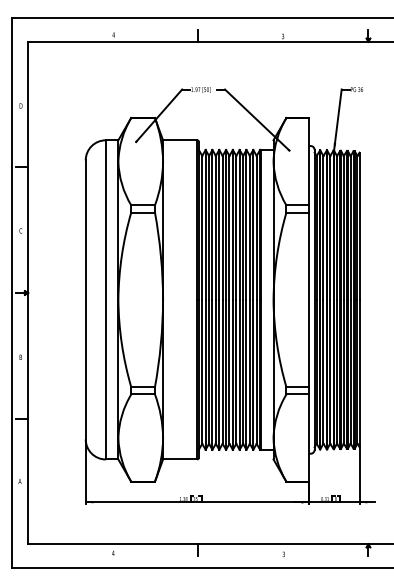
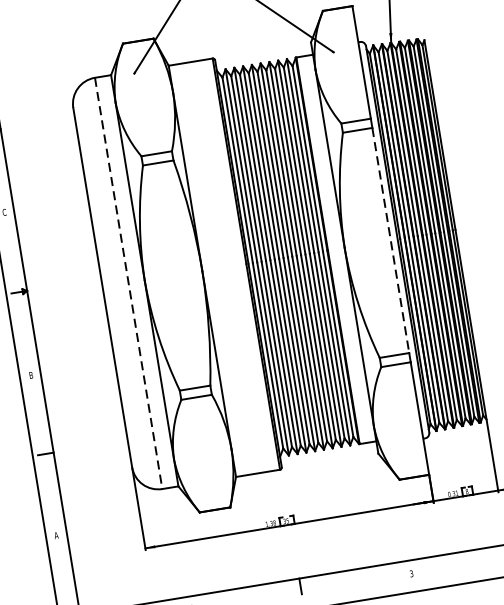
line: (105, 299) -> (128, 282), solid -> dashed
line: (309, 300) -> (391, 241), solid -> dashed

